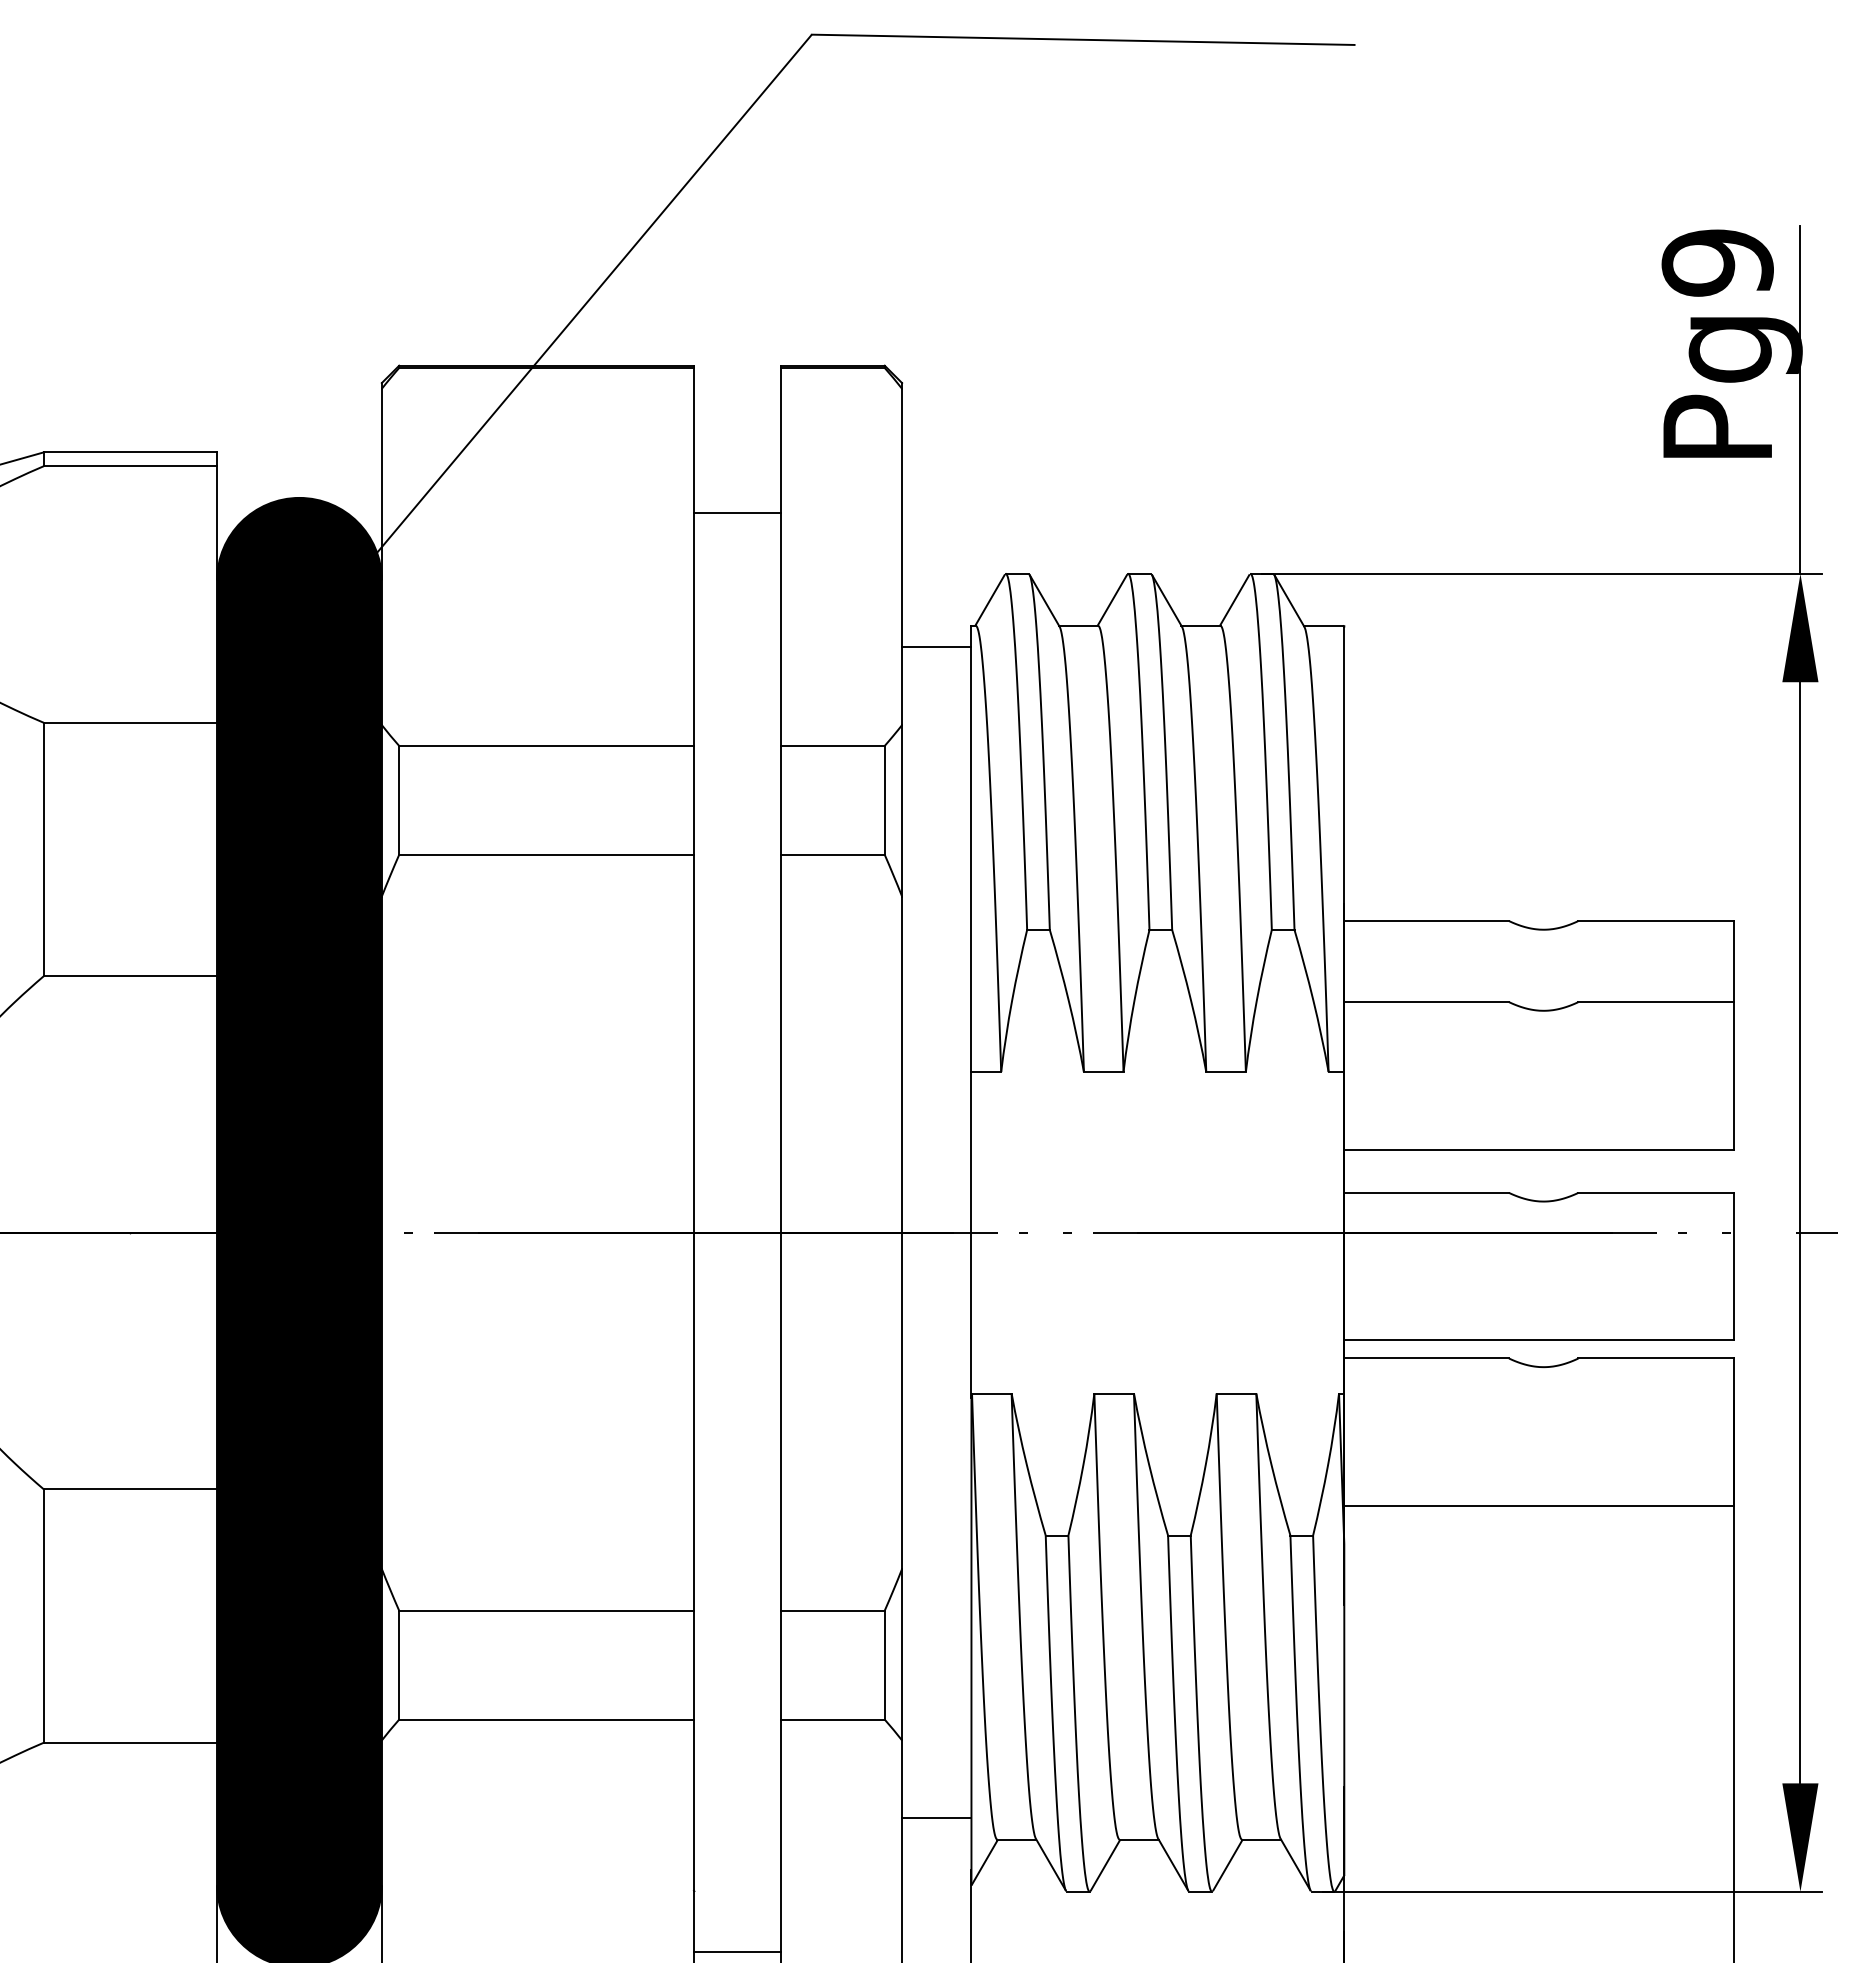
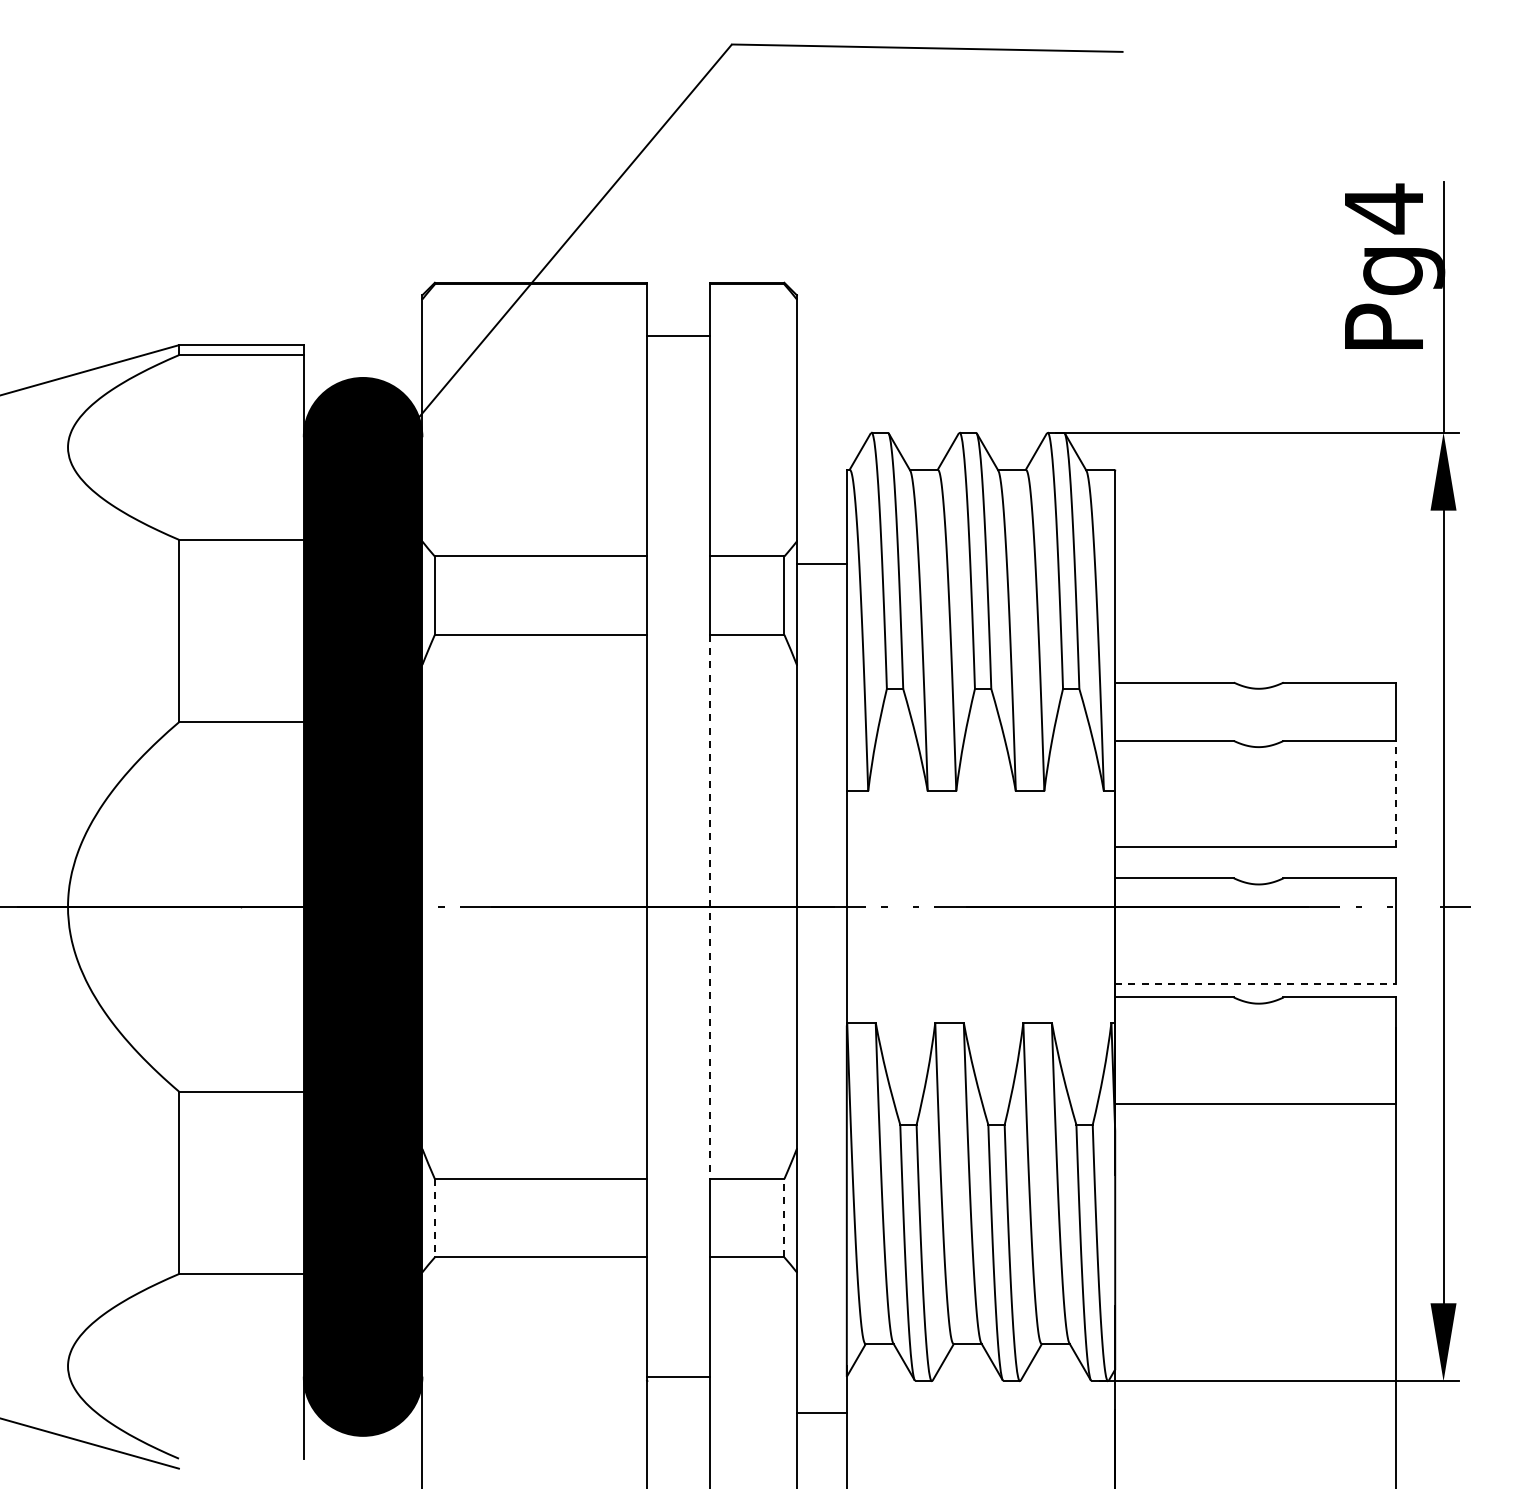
text: (1717, 262) -> (1383, 208), Pg9 -> Pg4
line: (737, 512) -> (678, 335), moved
line: (936, 647) -> (821, 563), moved
line: (1735, 1075) -> (1396, 793), solid -> dashed
line: (780, 1233) -> (709, 907), solid -> dashed
line: (1540, 1340) -> (1256, 984), solid -> dashed
line: (884, 1664) -> (784, 1217), solid -> dashed
line: (398, 1665) -> (434, 1218), solid -> dashed
line: (936, 1818) -> (821, 1413), moved
line: (737, 1951) -> (678, 1376), moved

